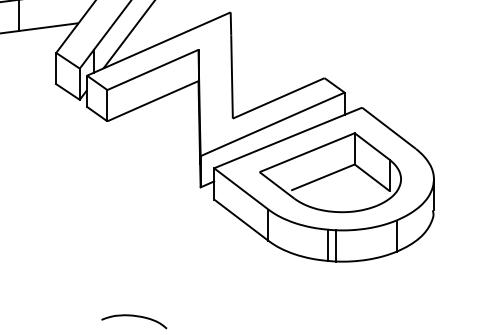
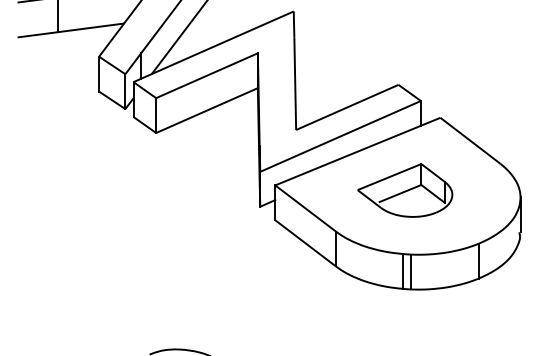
part: (330, 172) -> (405, 190), size x0.6

